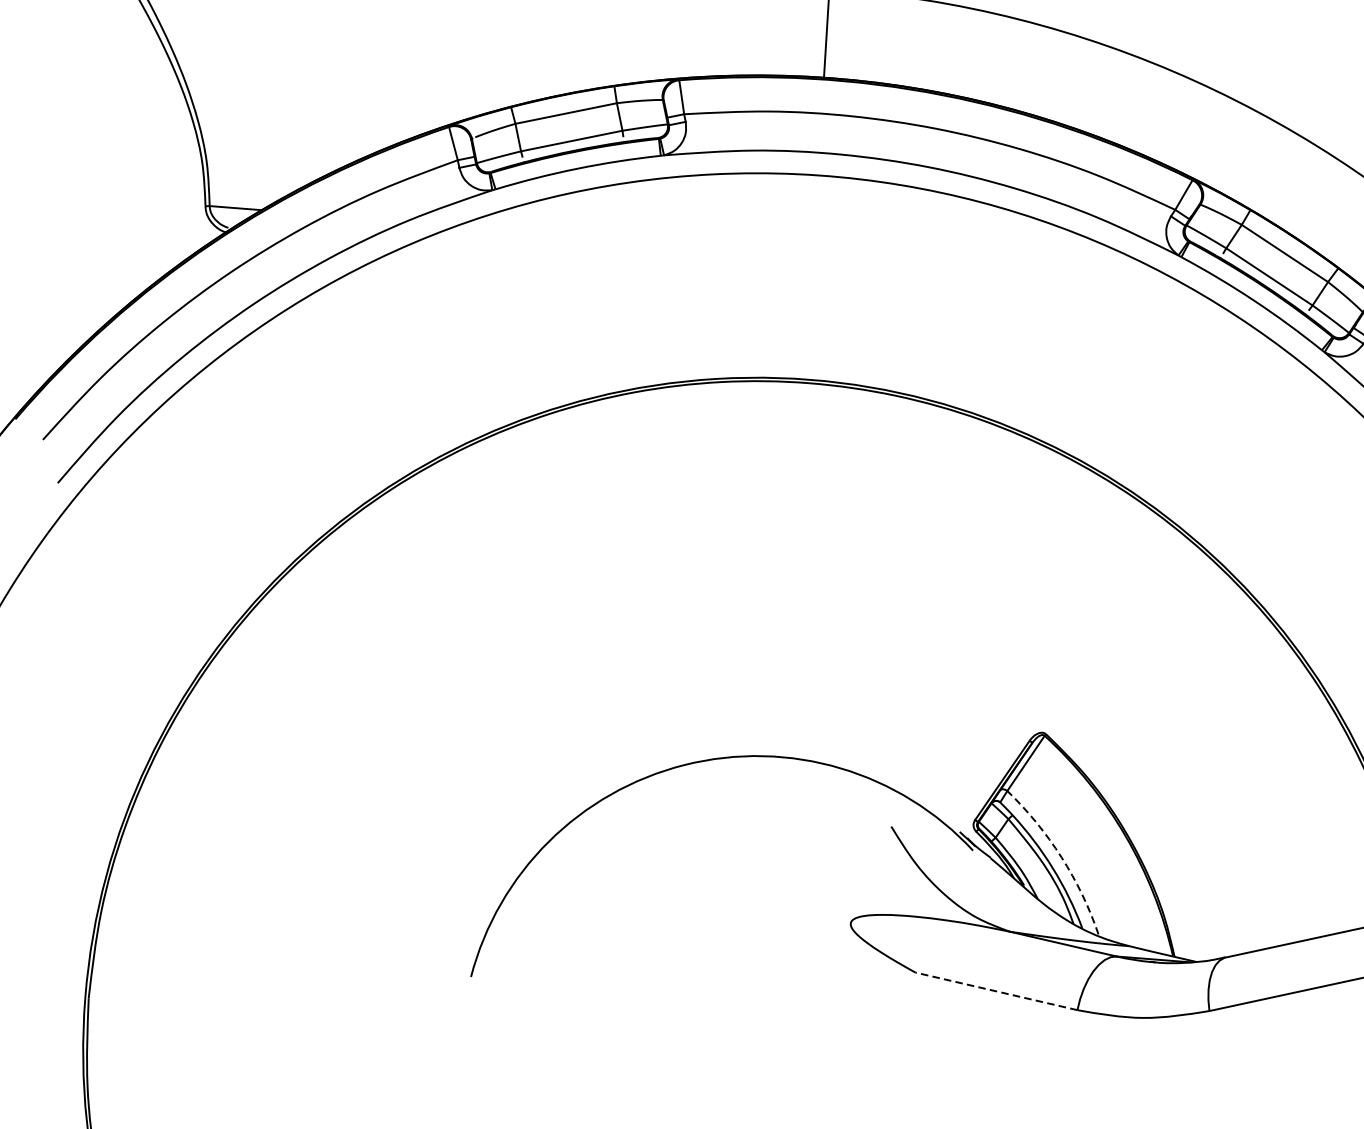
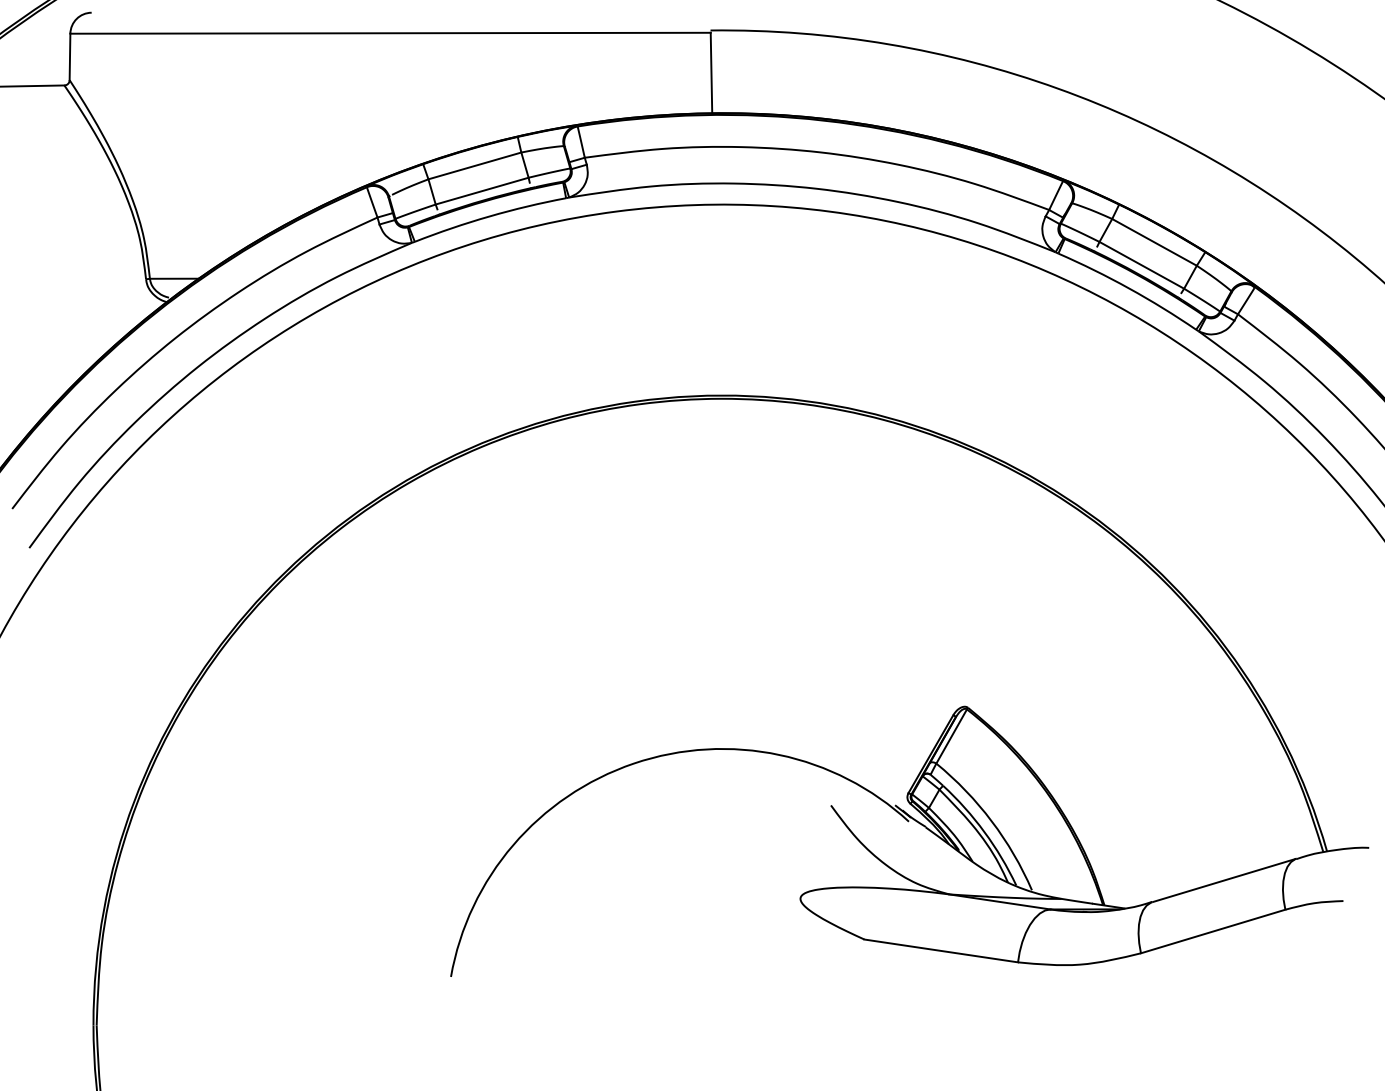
arc: (1061, 857) -> (991, 821), dashed -> solid
line: (996, 990) -> (941, 950), dashed -> solid

